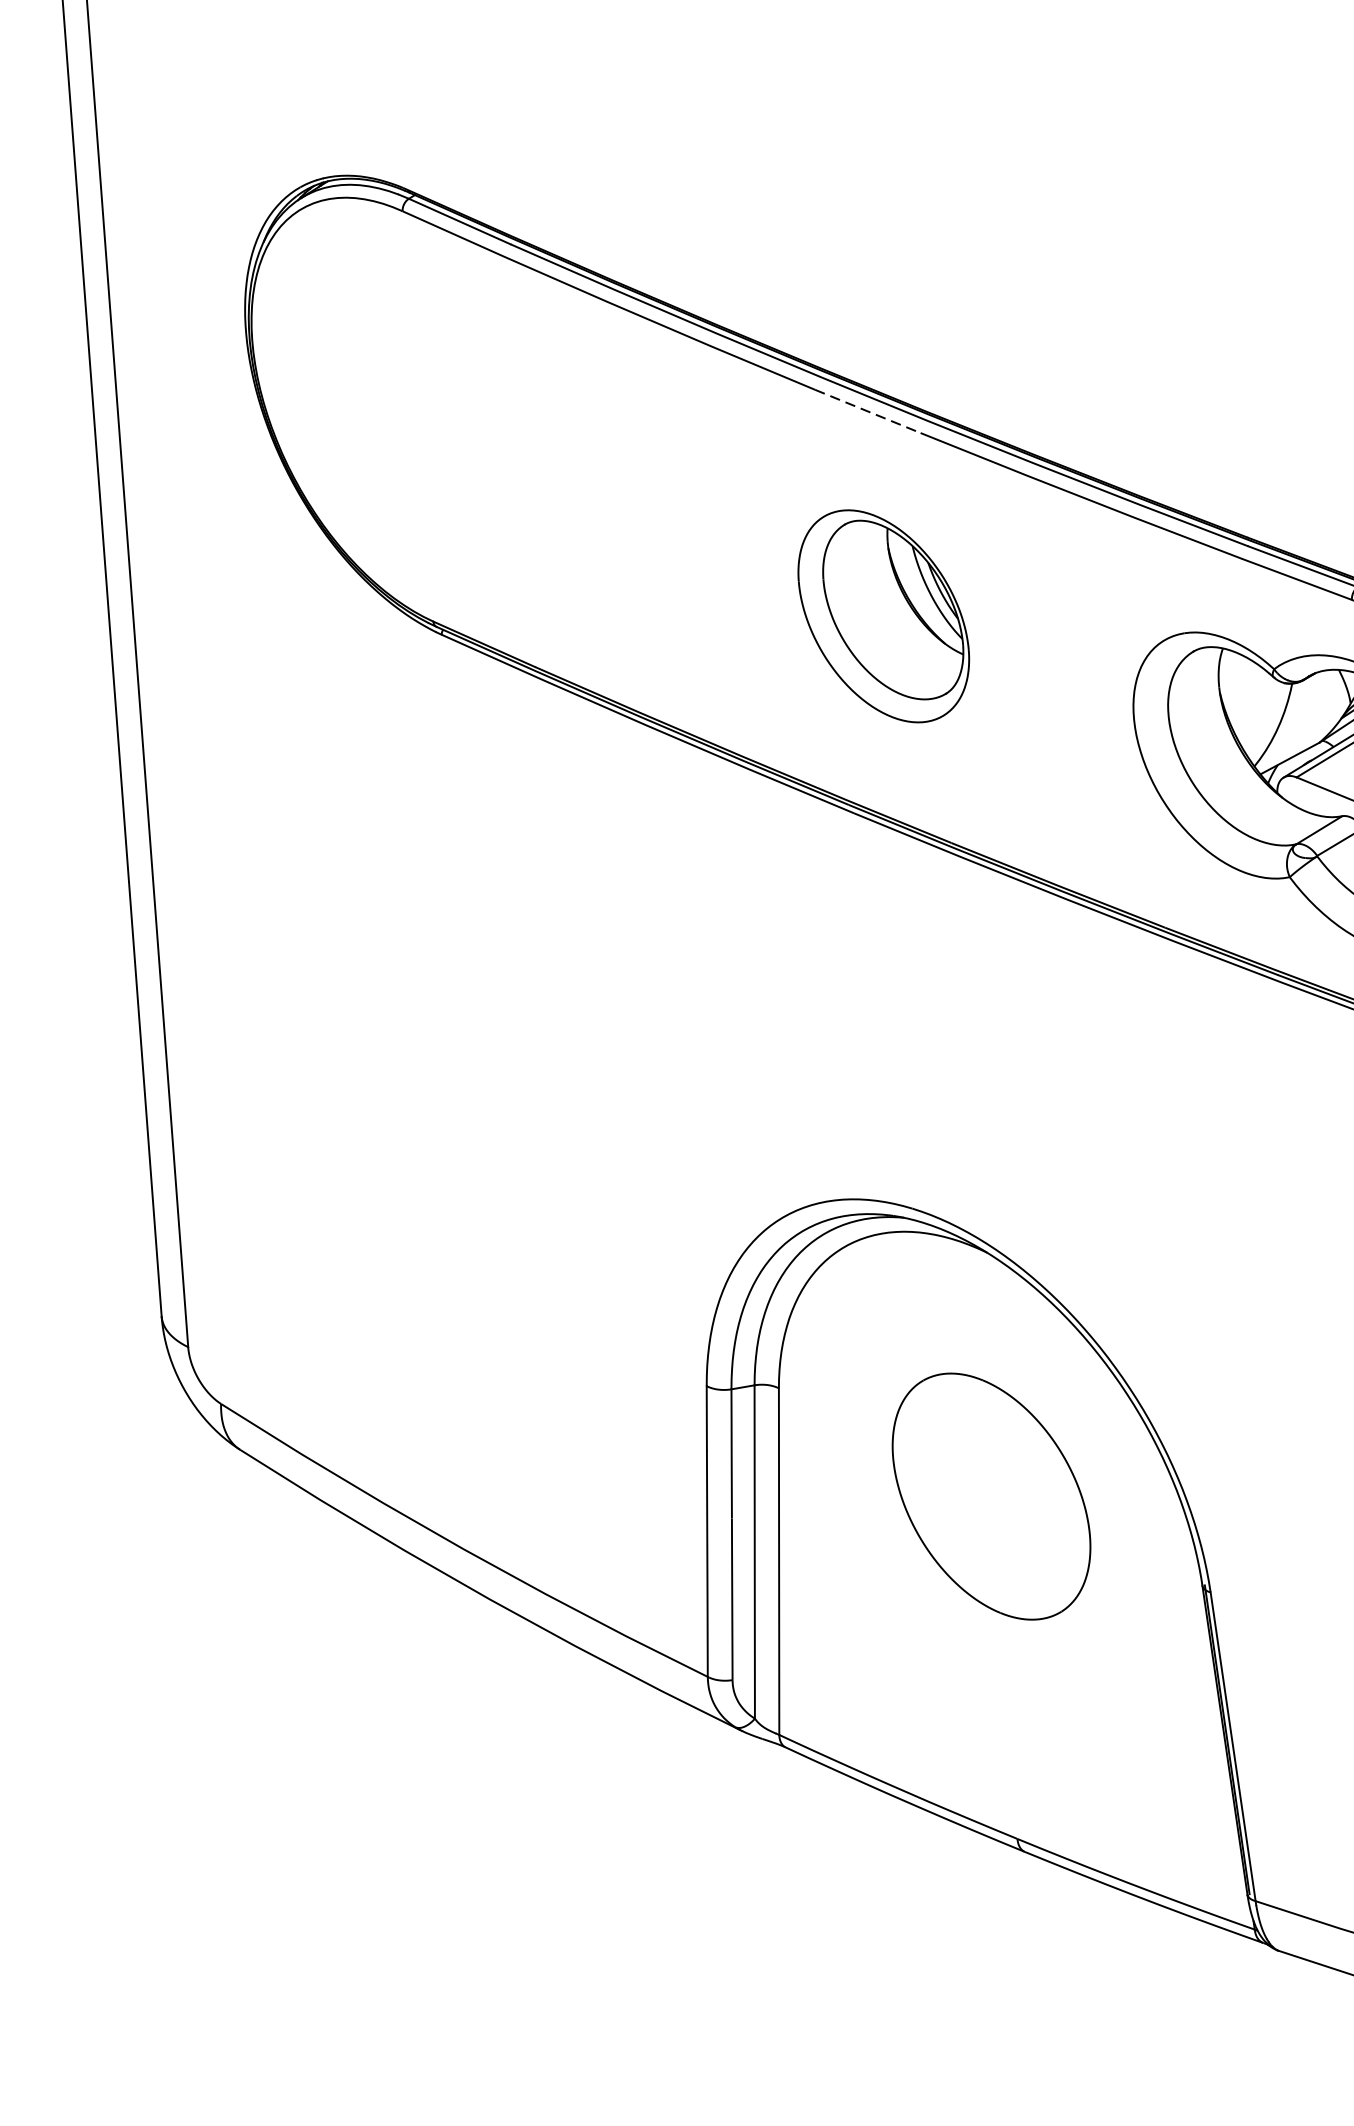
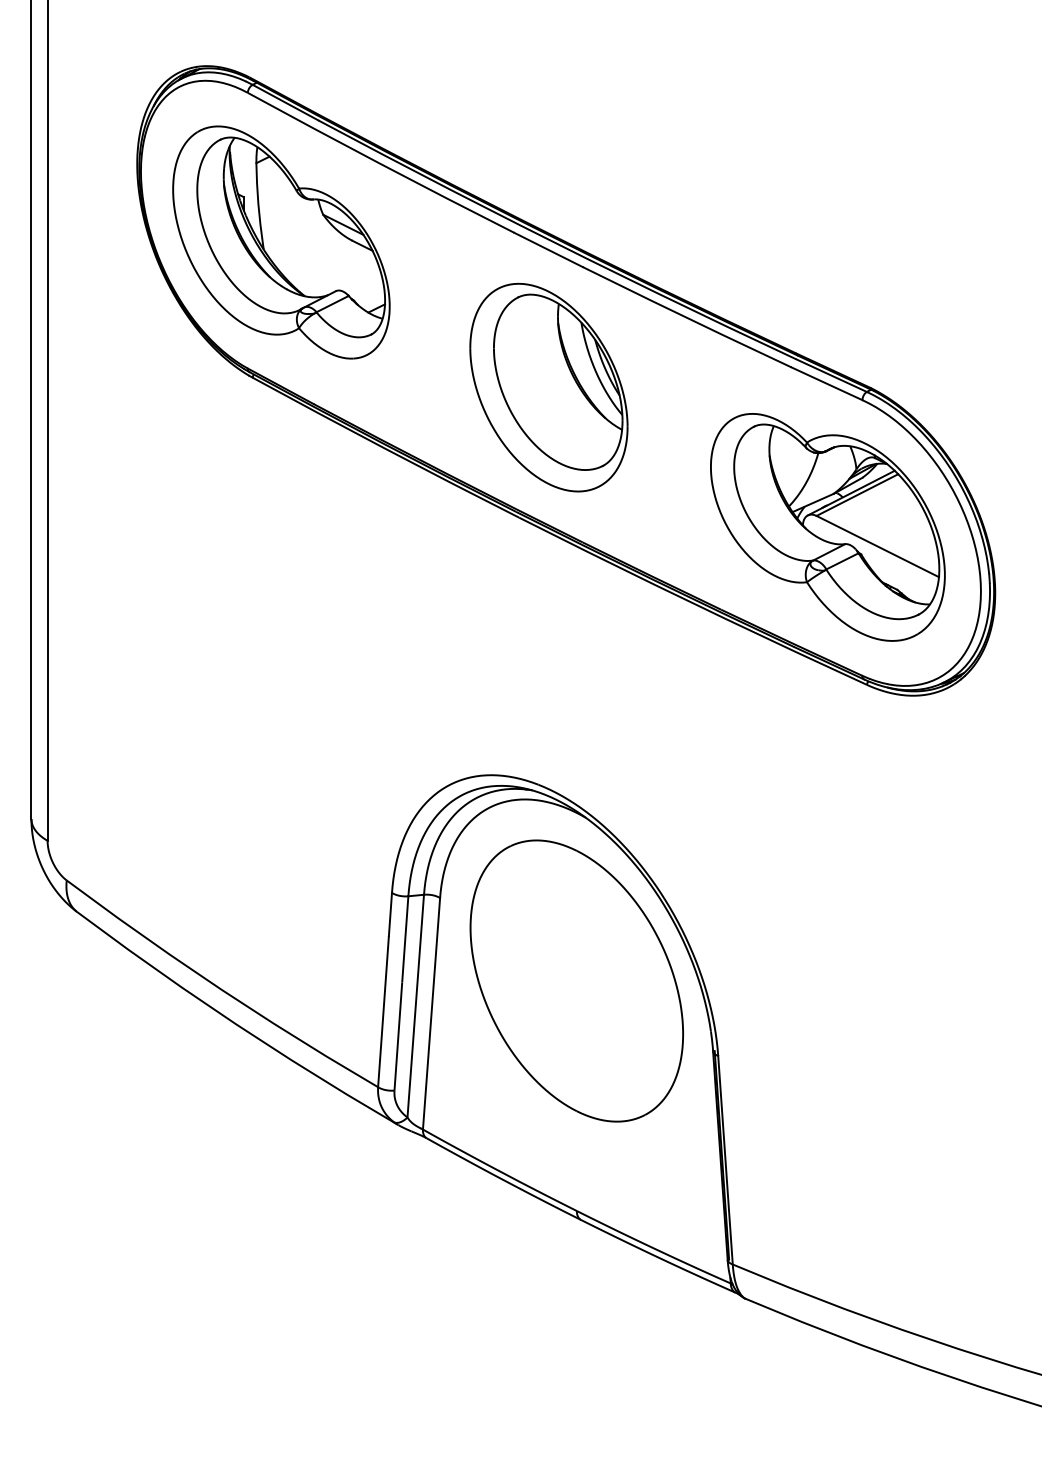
line: (869, 412) -> (549, 250), dashed -> solid
part: (469, 430) -> (281, 242), added
part: (883, 616) -> (548, 387), size x1.43
part: (991, 1495) -> (576, 980), size x1.67

